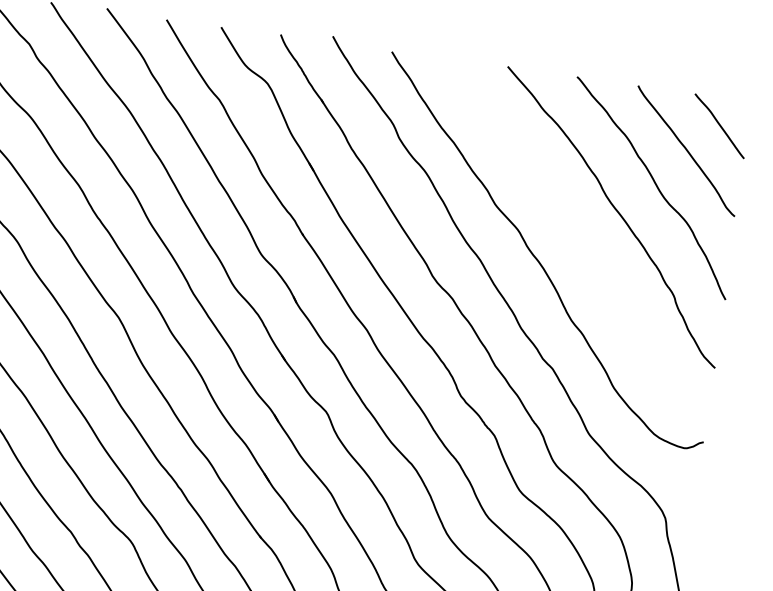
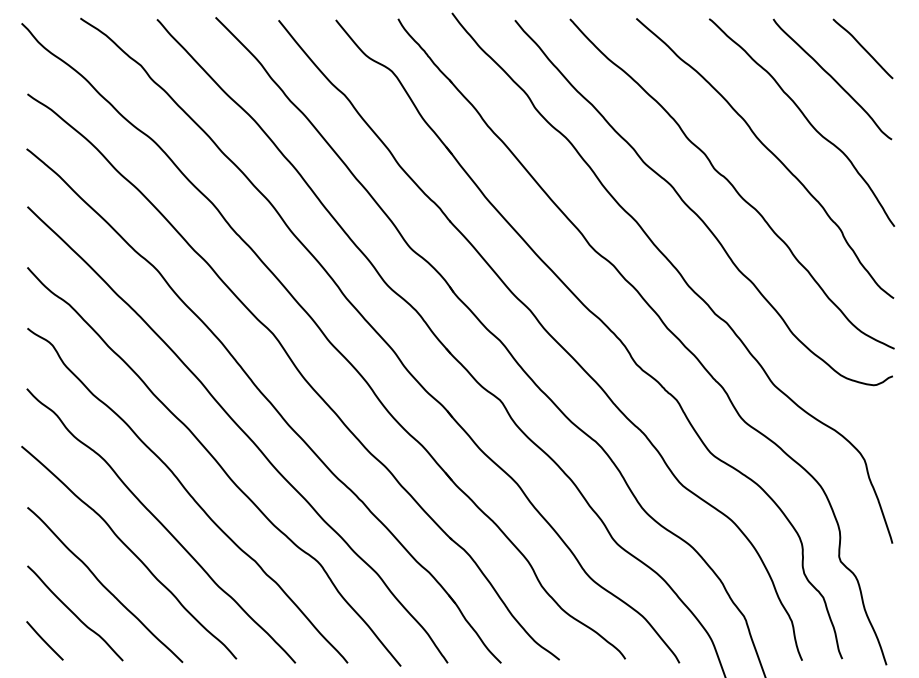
curve: (576, 236) -> (731, 183), added

